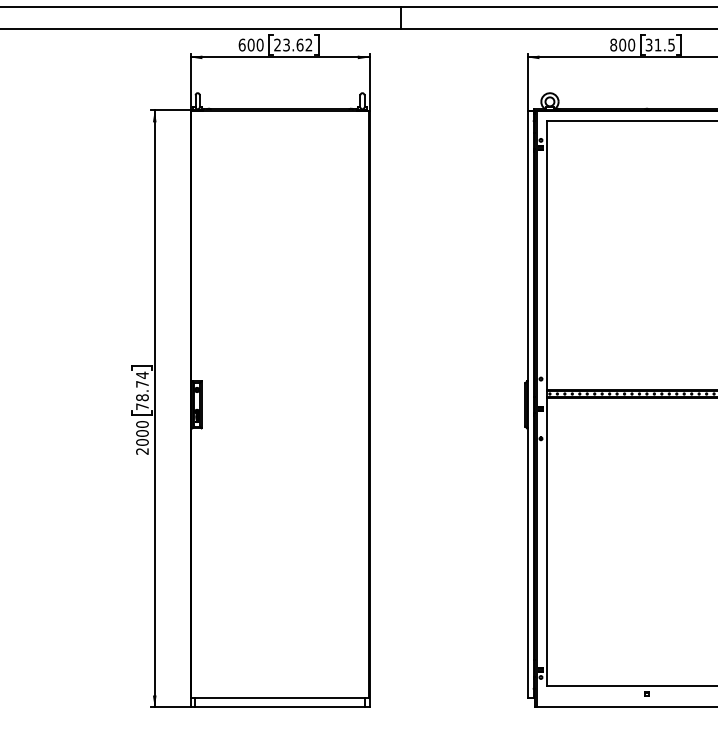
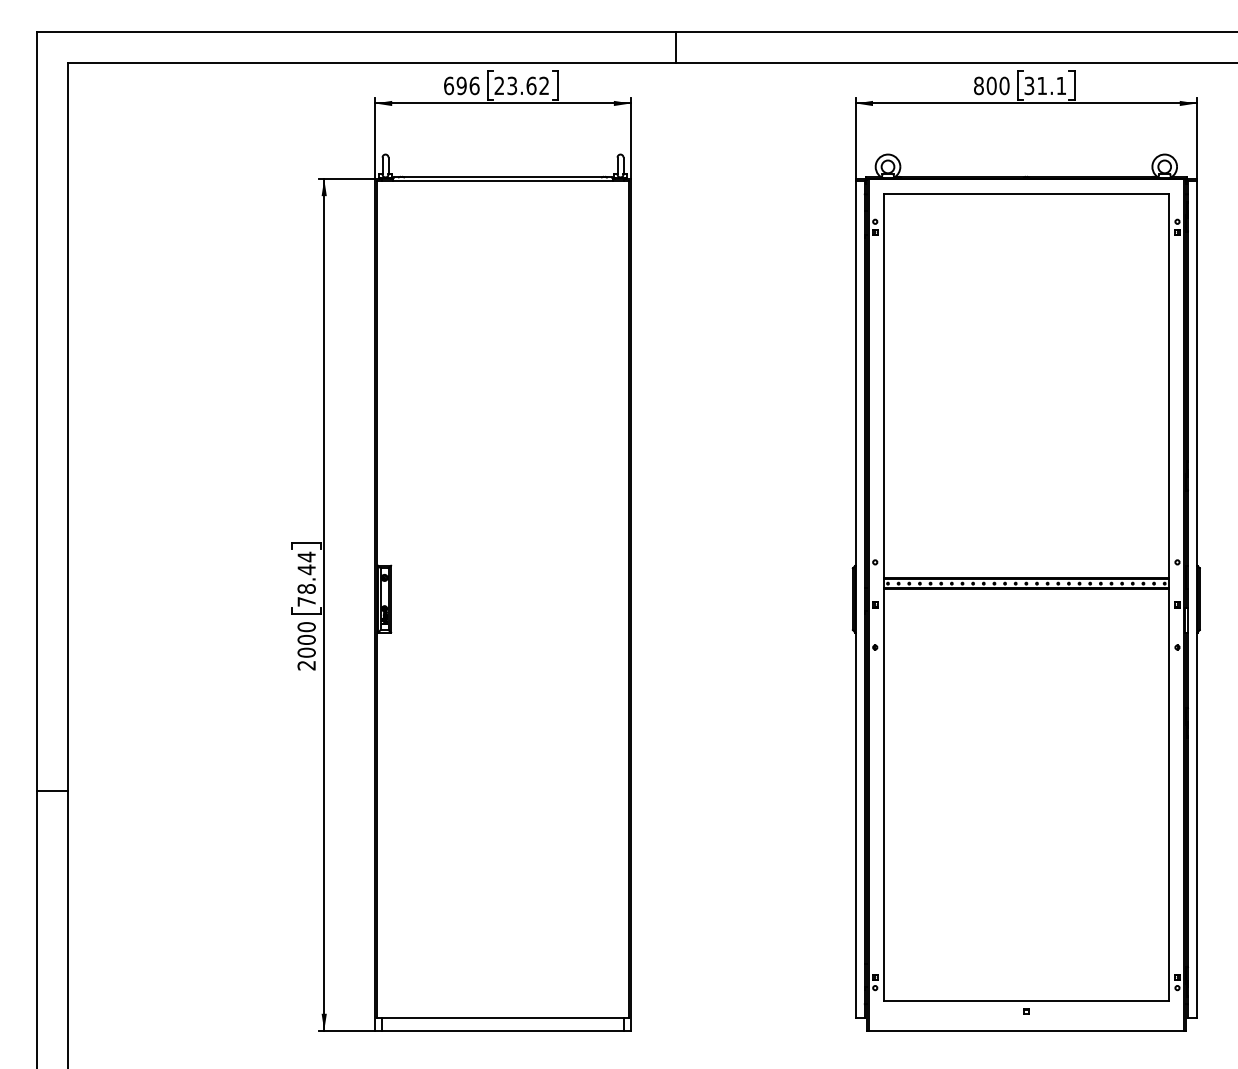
text: (255, 44) -> (467, 85), 600 -> 696
text: (671, 45) -> (1061, 86), 31.5 -> 31.1
text: (142, 384) -> (306, 569), 78.74 -> 78.44

